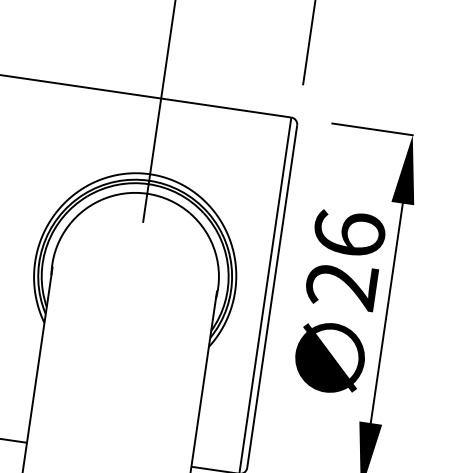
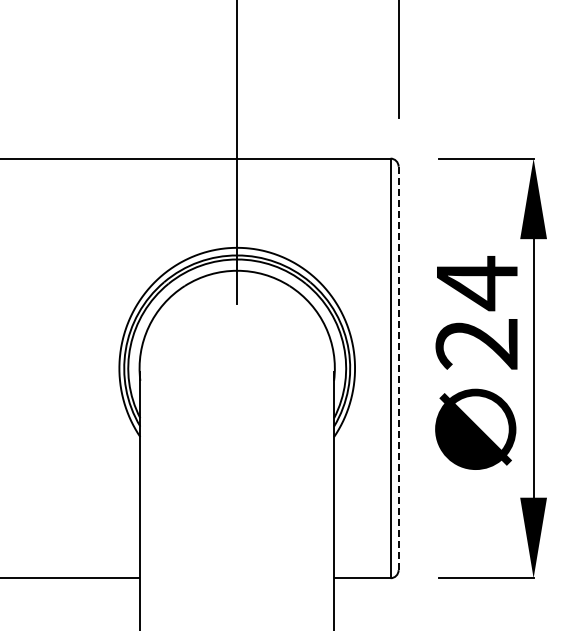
text: (348, 234) -> (476, 283), 26 -> 24
line: (272, 296) -> (398, 368), solid -> dashed

